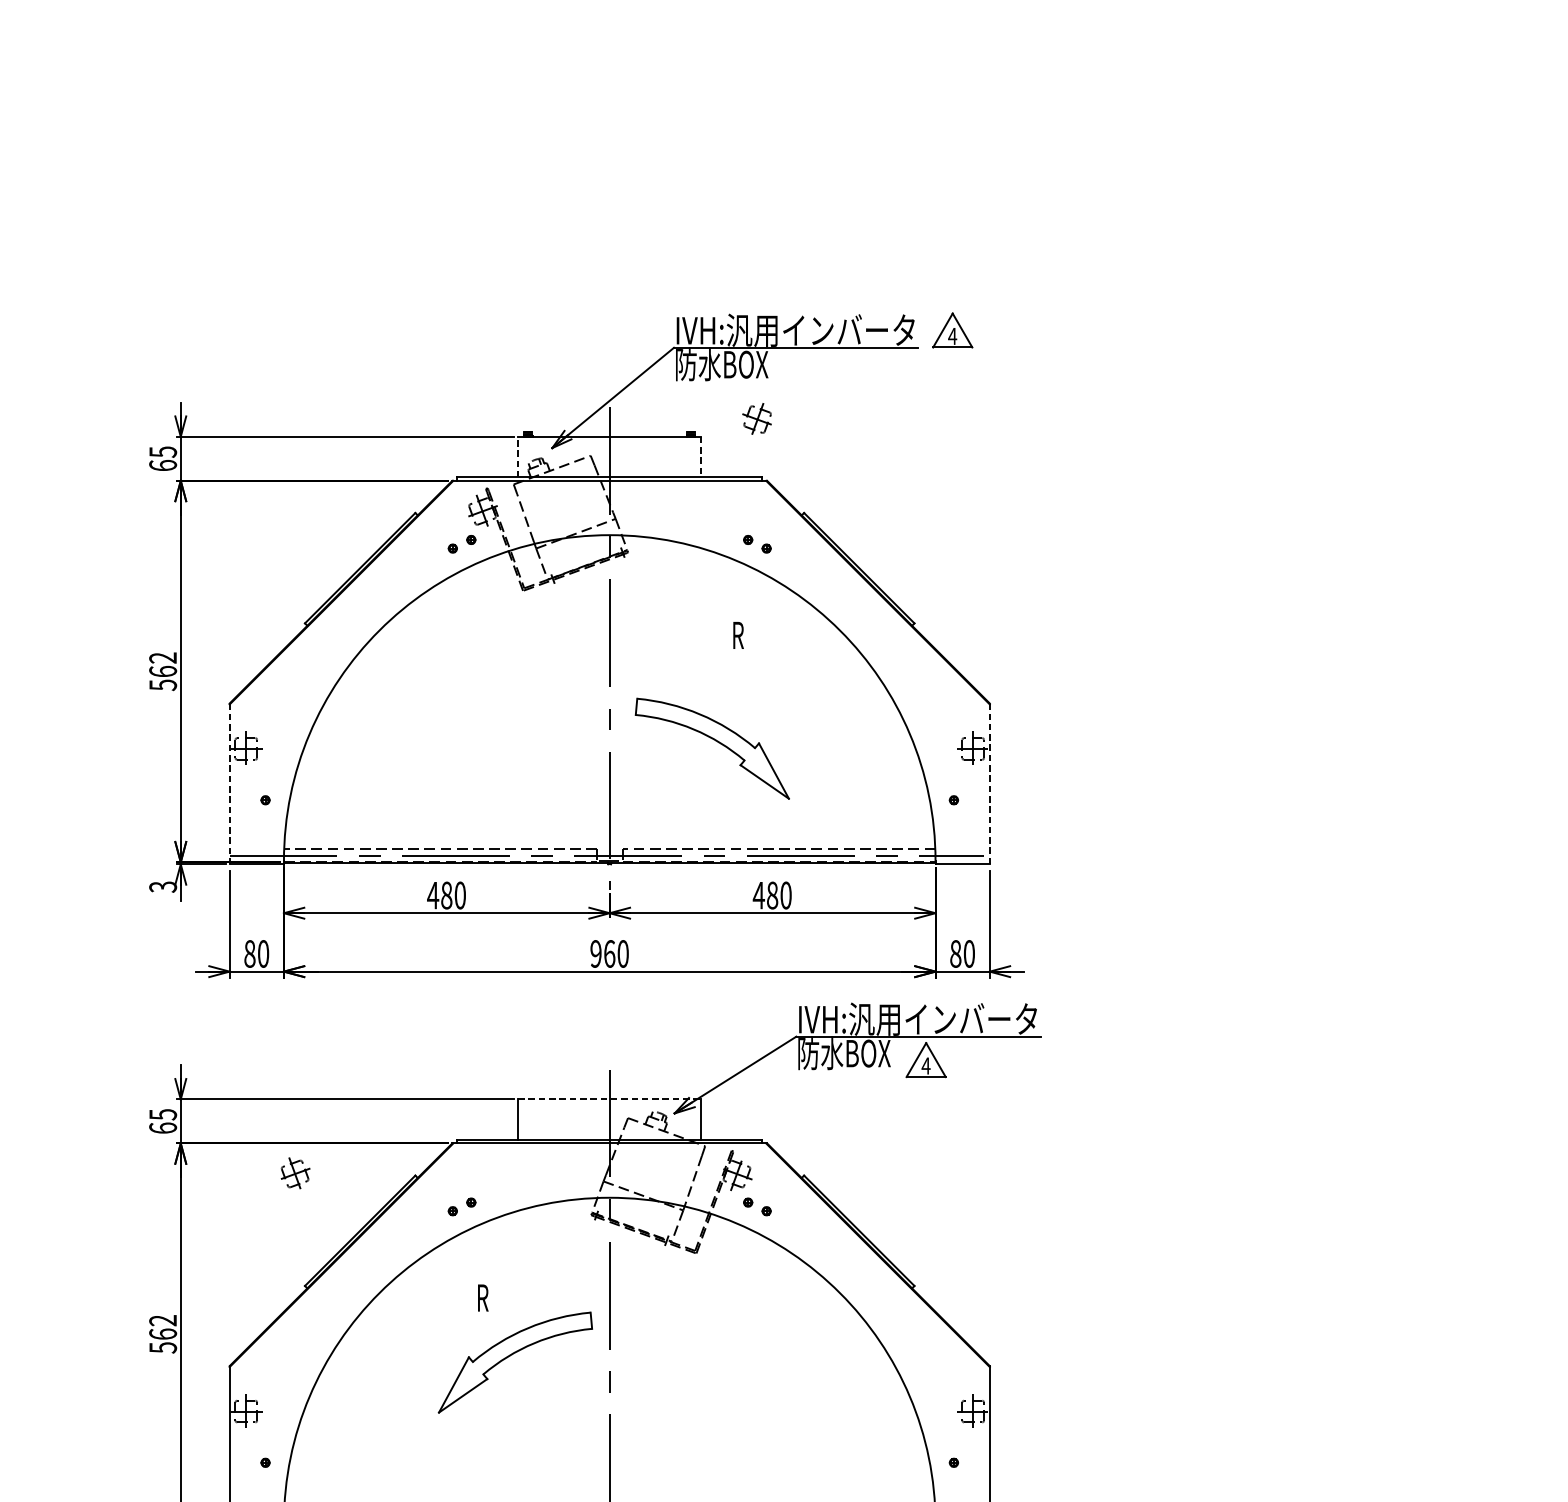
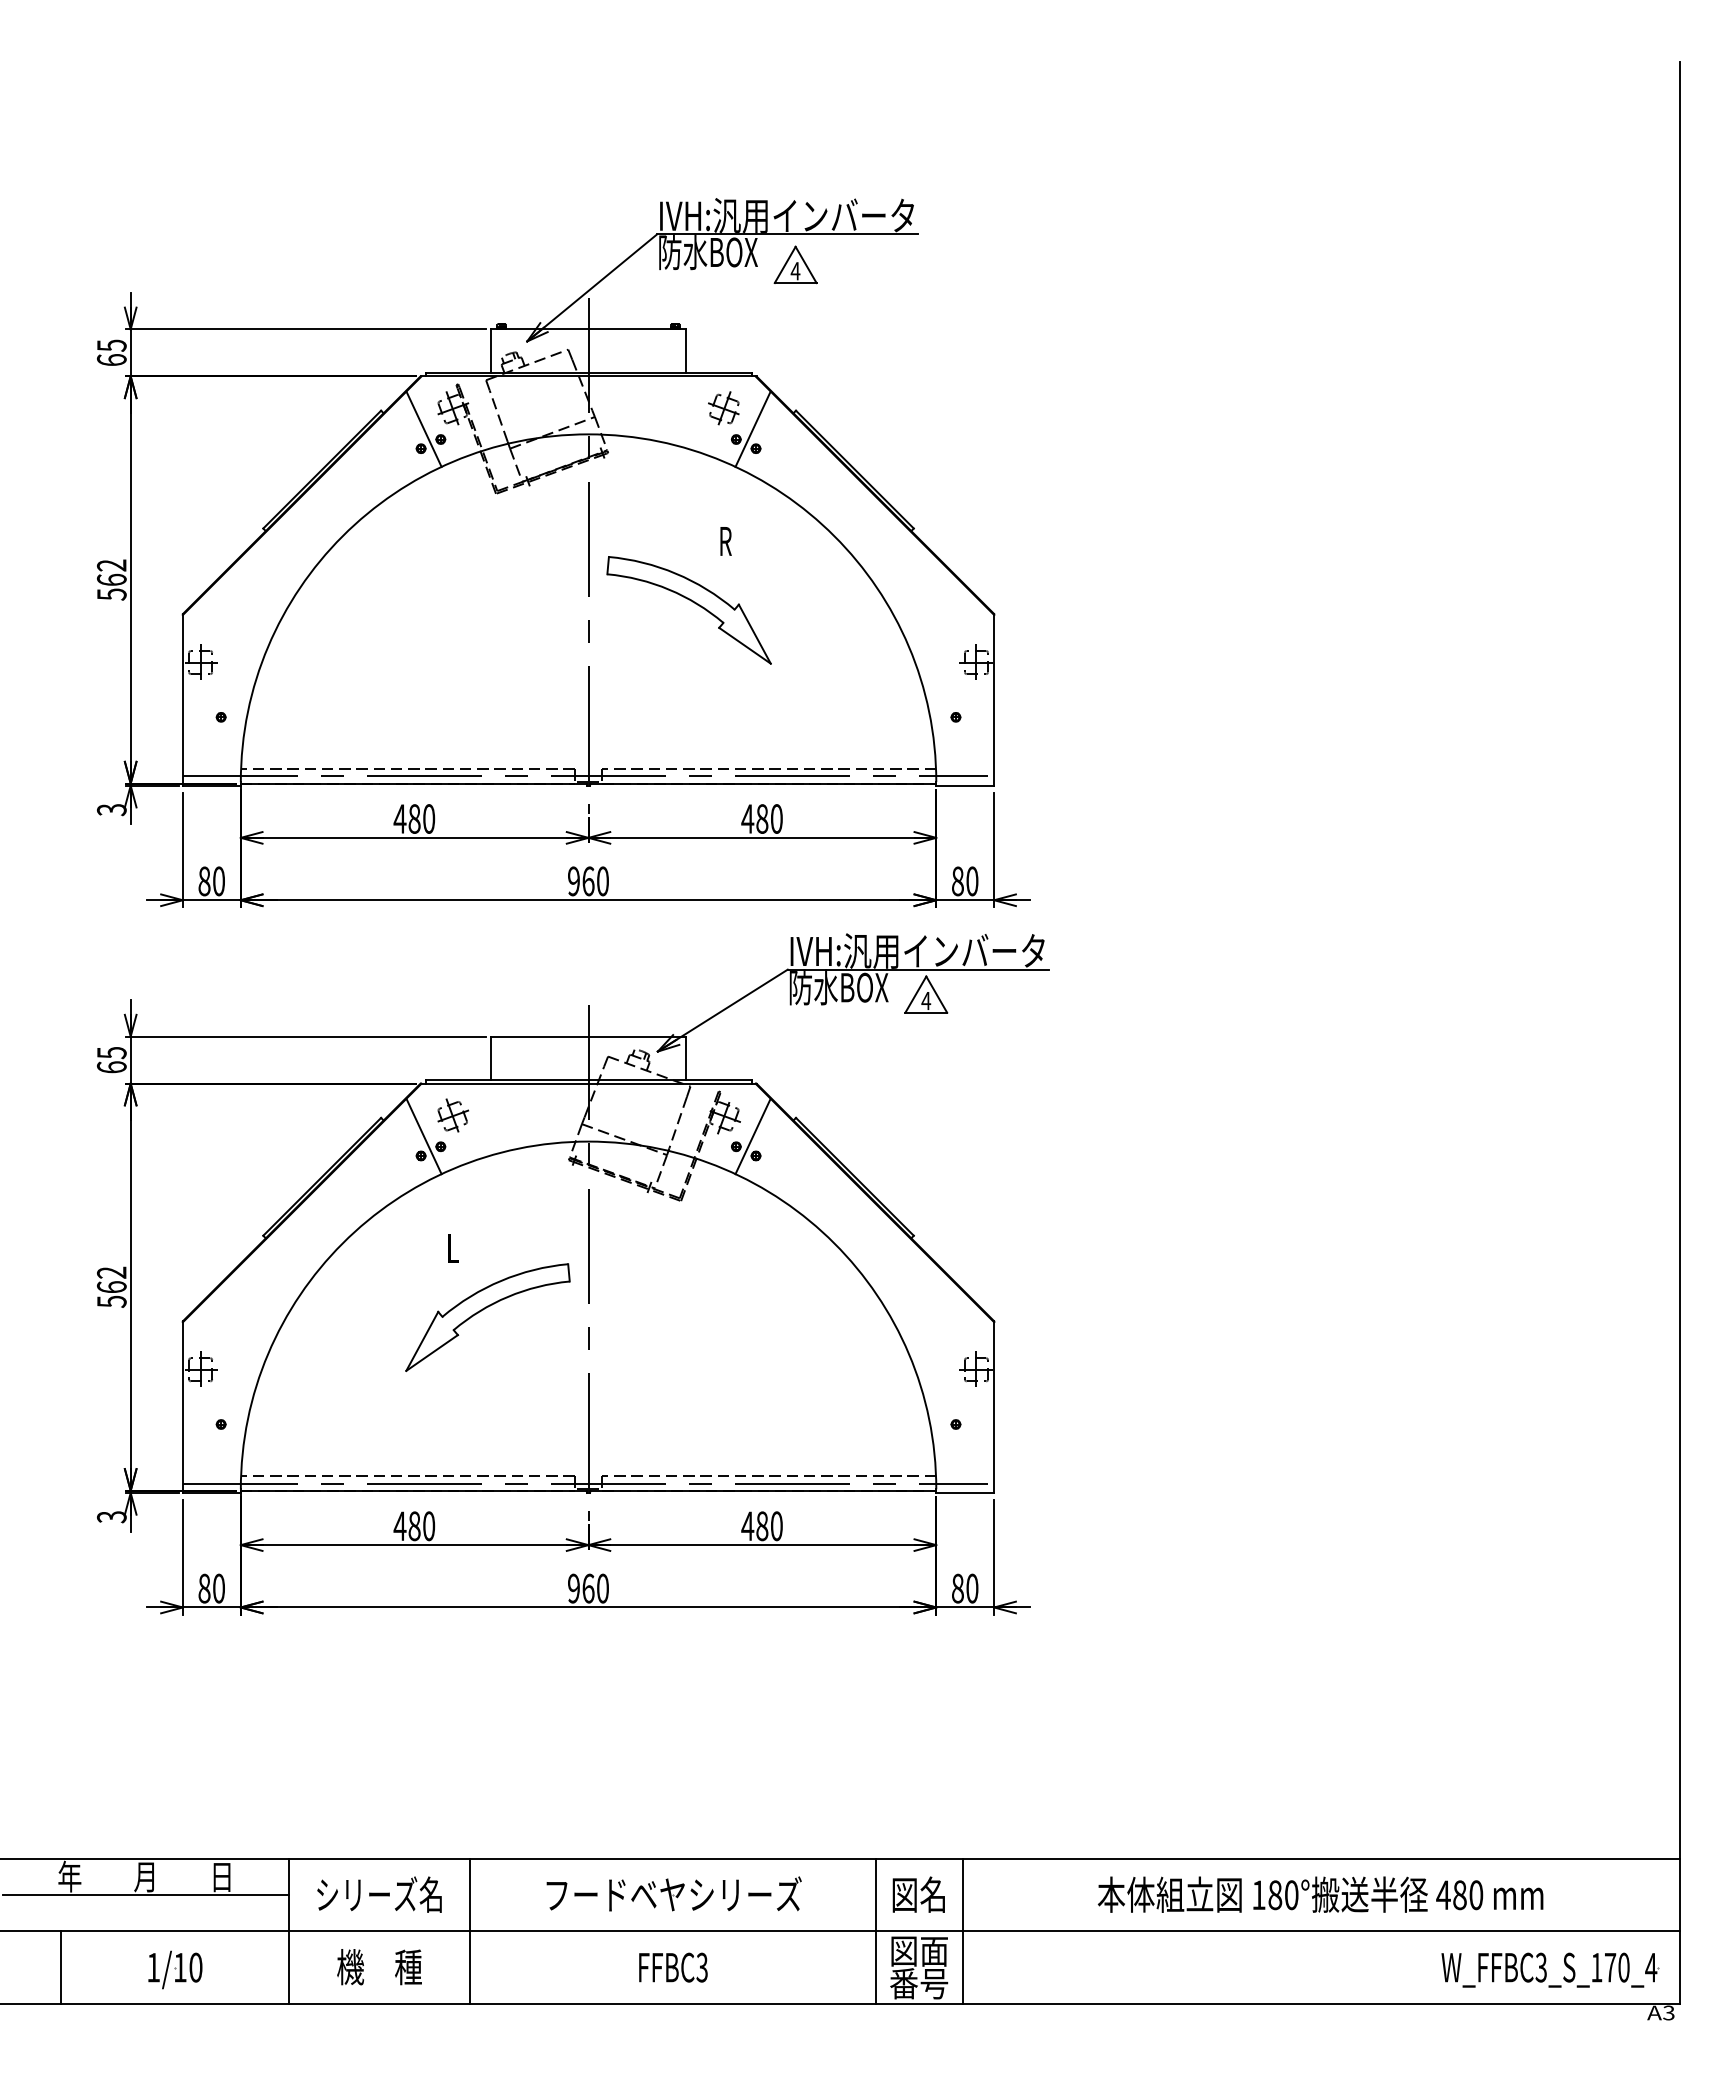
part: (952, 330) -> (795, 264), moved
part: (756, 419) -> (723, 408), moved
line: (517, 457) -> (490, 351), dashed -> solid
line: (701, 457) -> (686, 351), dashed -> solid
line: (455, 529) -> (423, 428), added
line: (763, 529) -> (752, 428), added
part: (715, 741) -> (692, 602), moved
line: (229, 783) -> (182, 699), dashed -> solid
line: (990, 783) -> (994, 699), dashed -> solid
line: (609, 1099) -> (588, 1036), dashed -> solid
part: (294, 1173) -> (452, 1115), moved
line: (455, 1192) -> (423, 1136), added
line: (763, 1192) -> (752, 1136), added
text: (483, 1297) -> (453, 1248), R -> L

